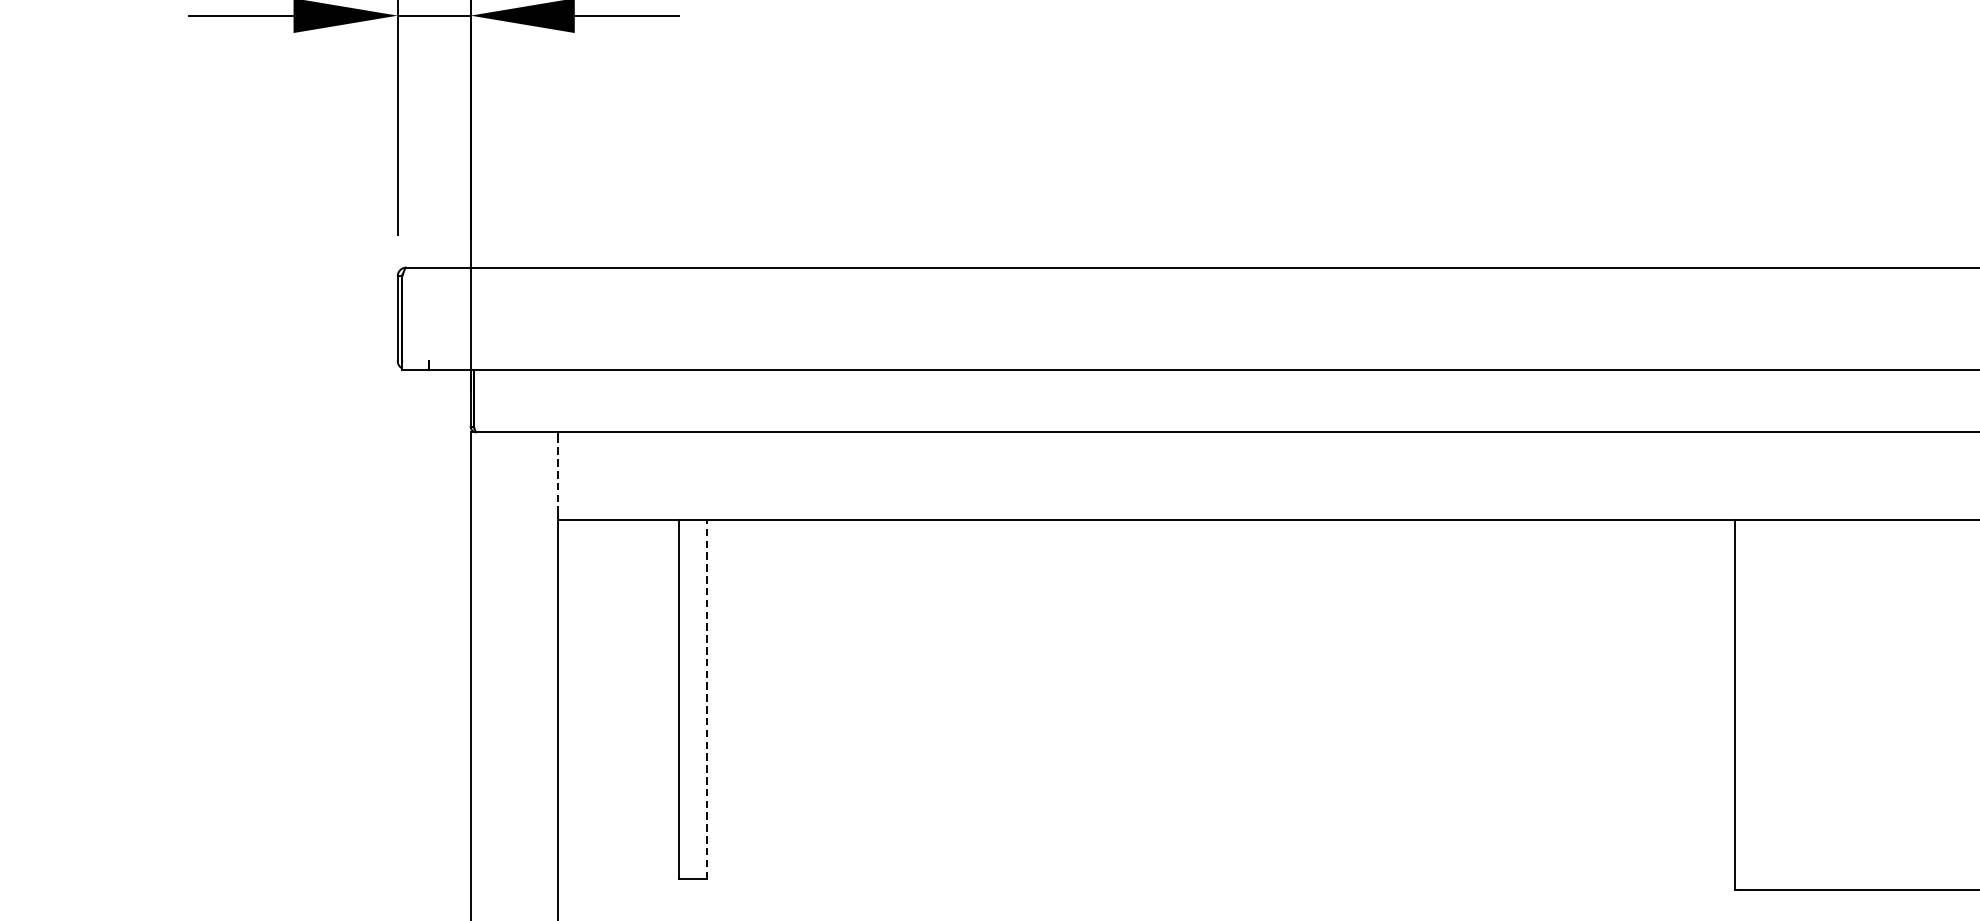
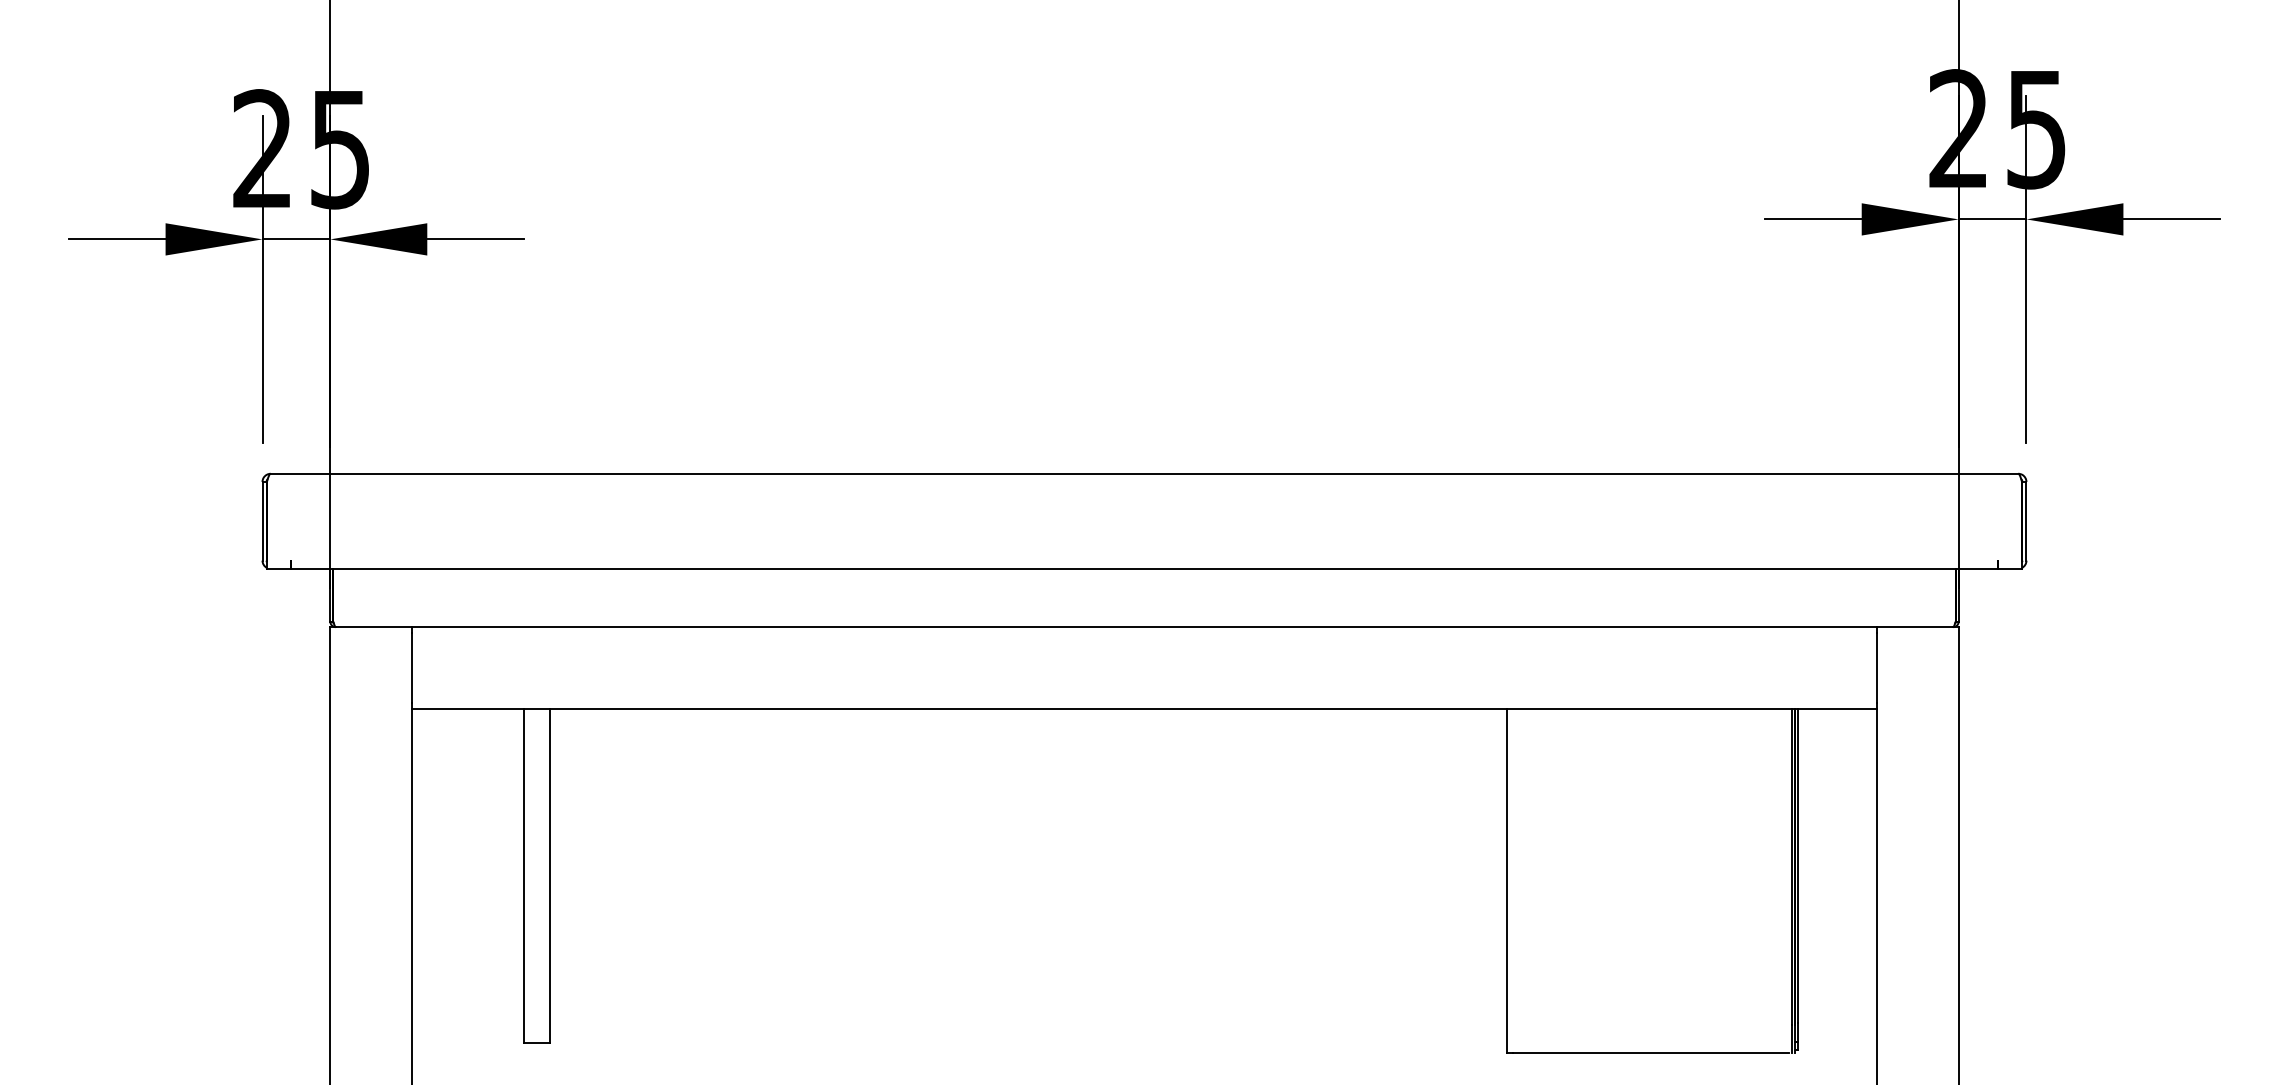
line: (557, 475) -> (411, 667), dashed -> solid
line: (707, 699) -> (550, 875), dashed -> solid

